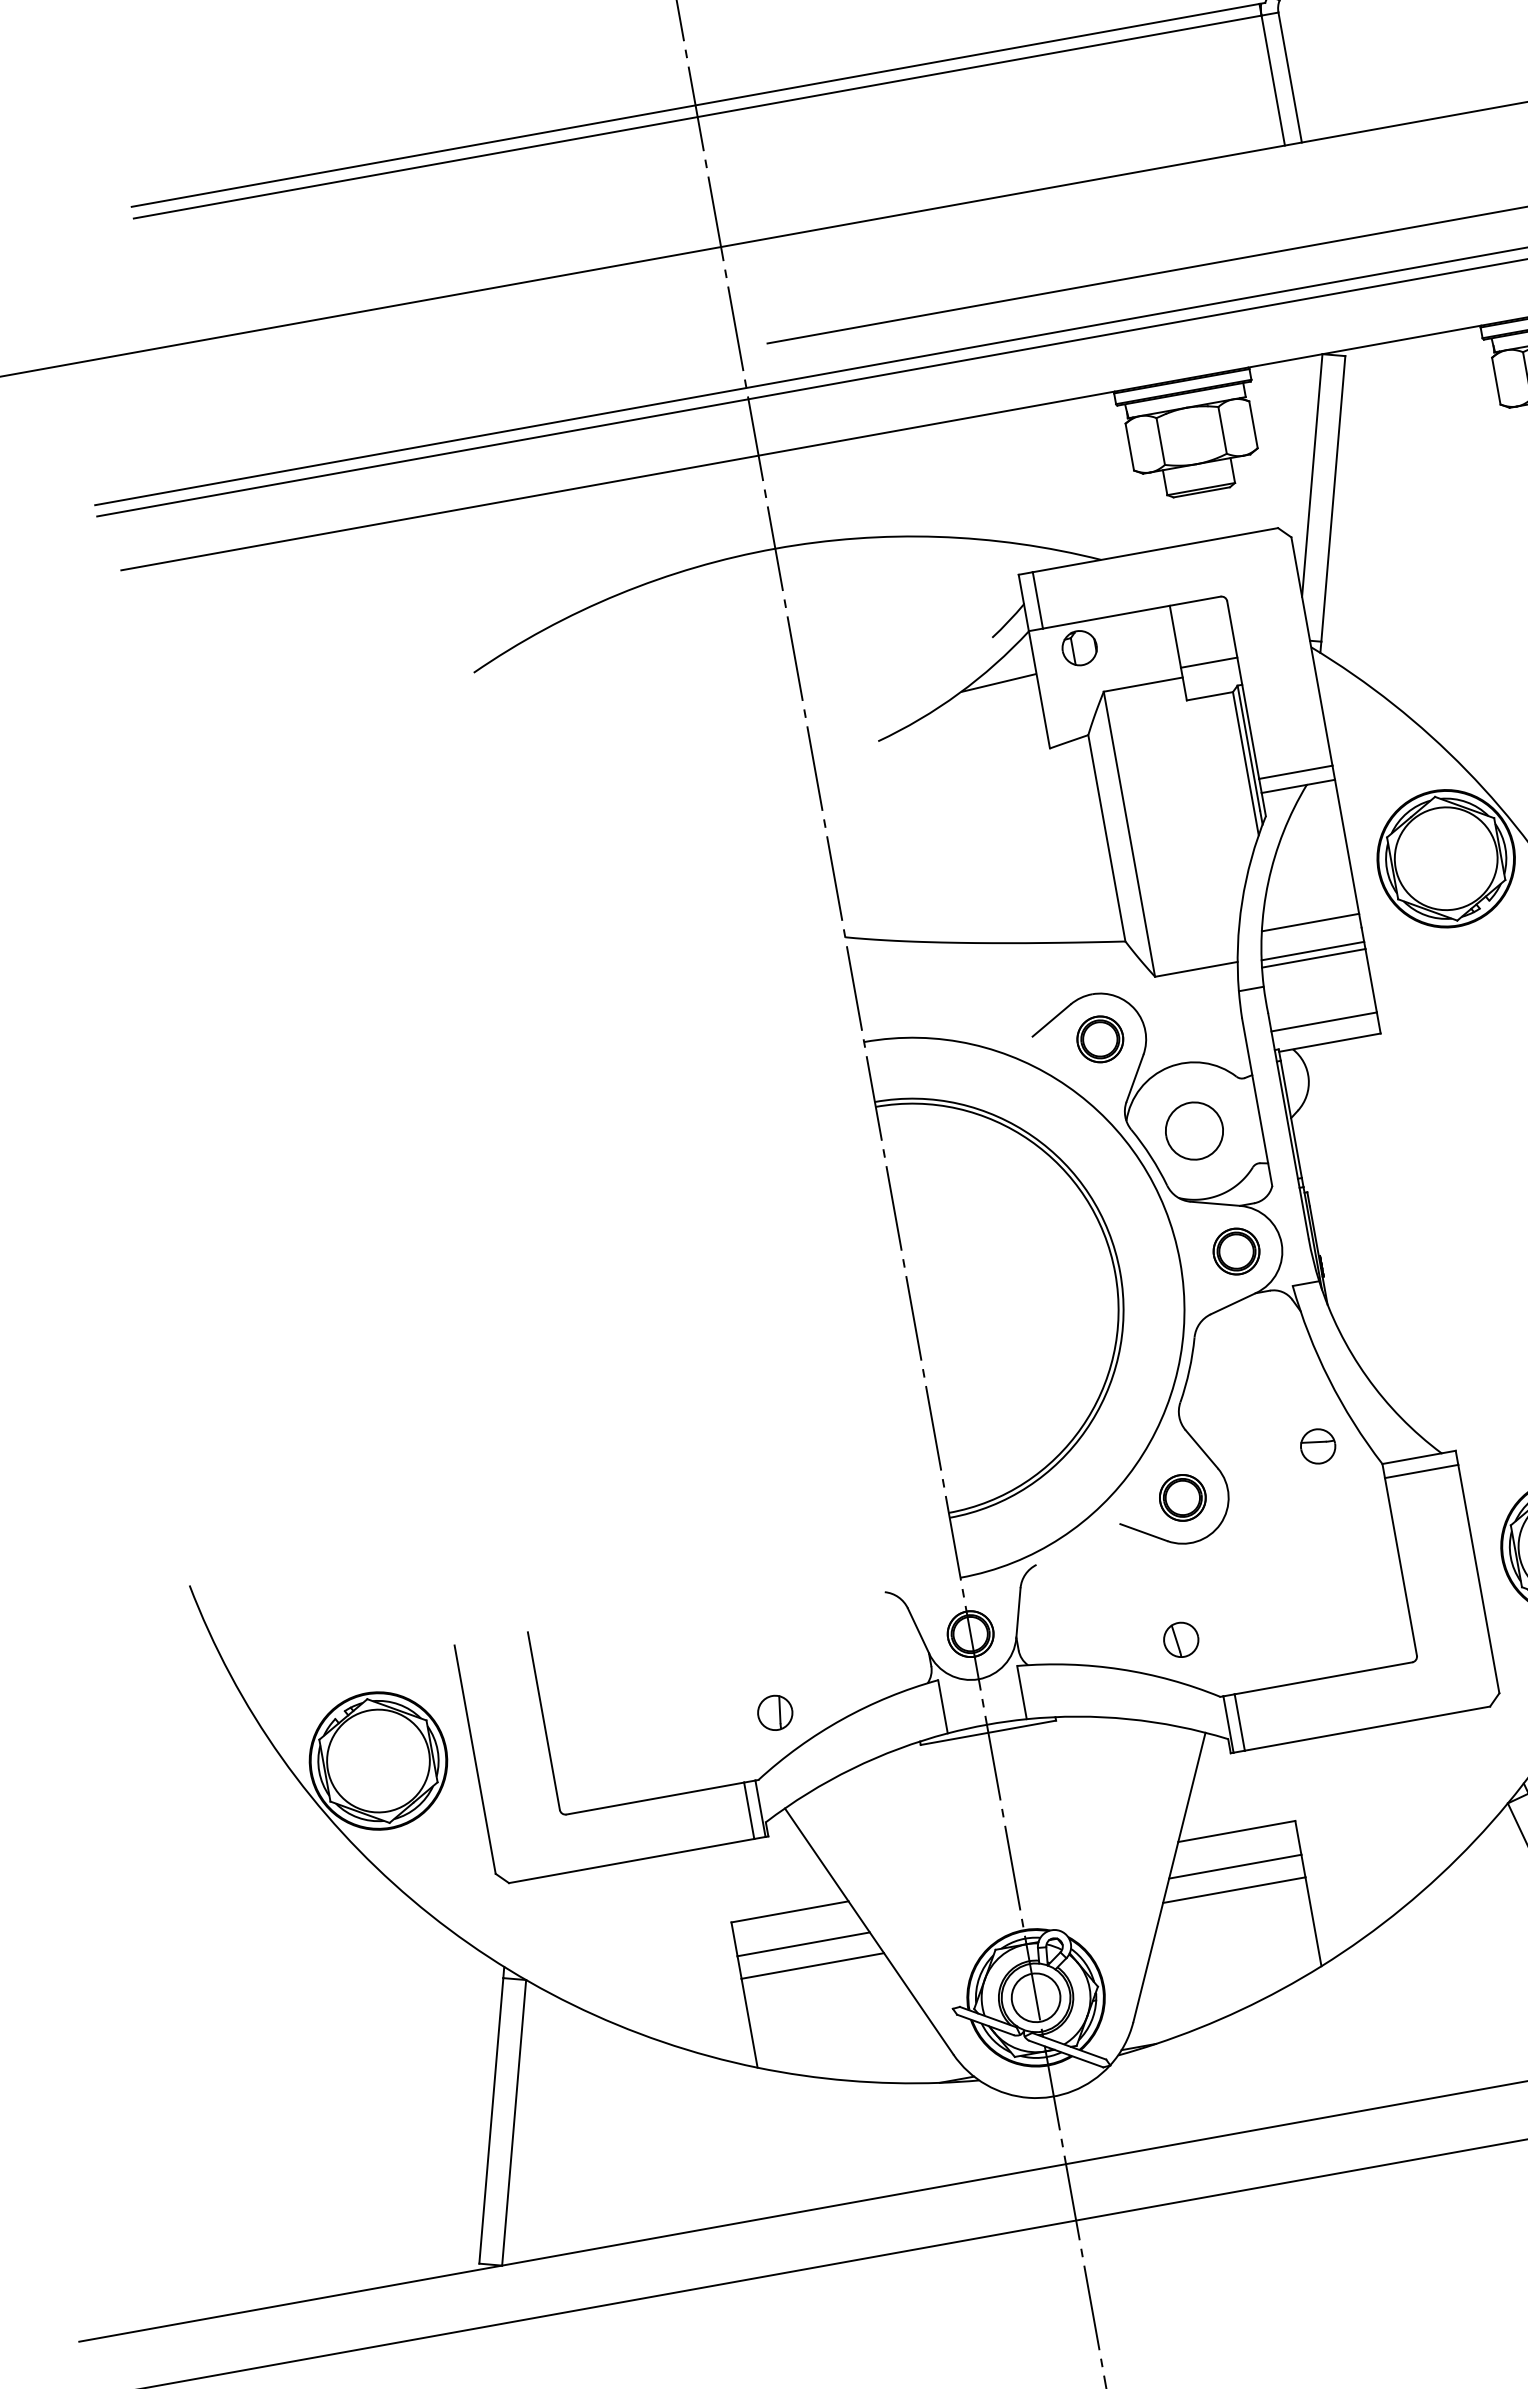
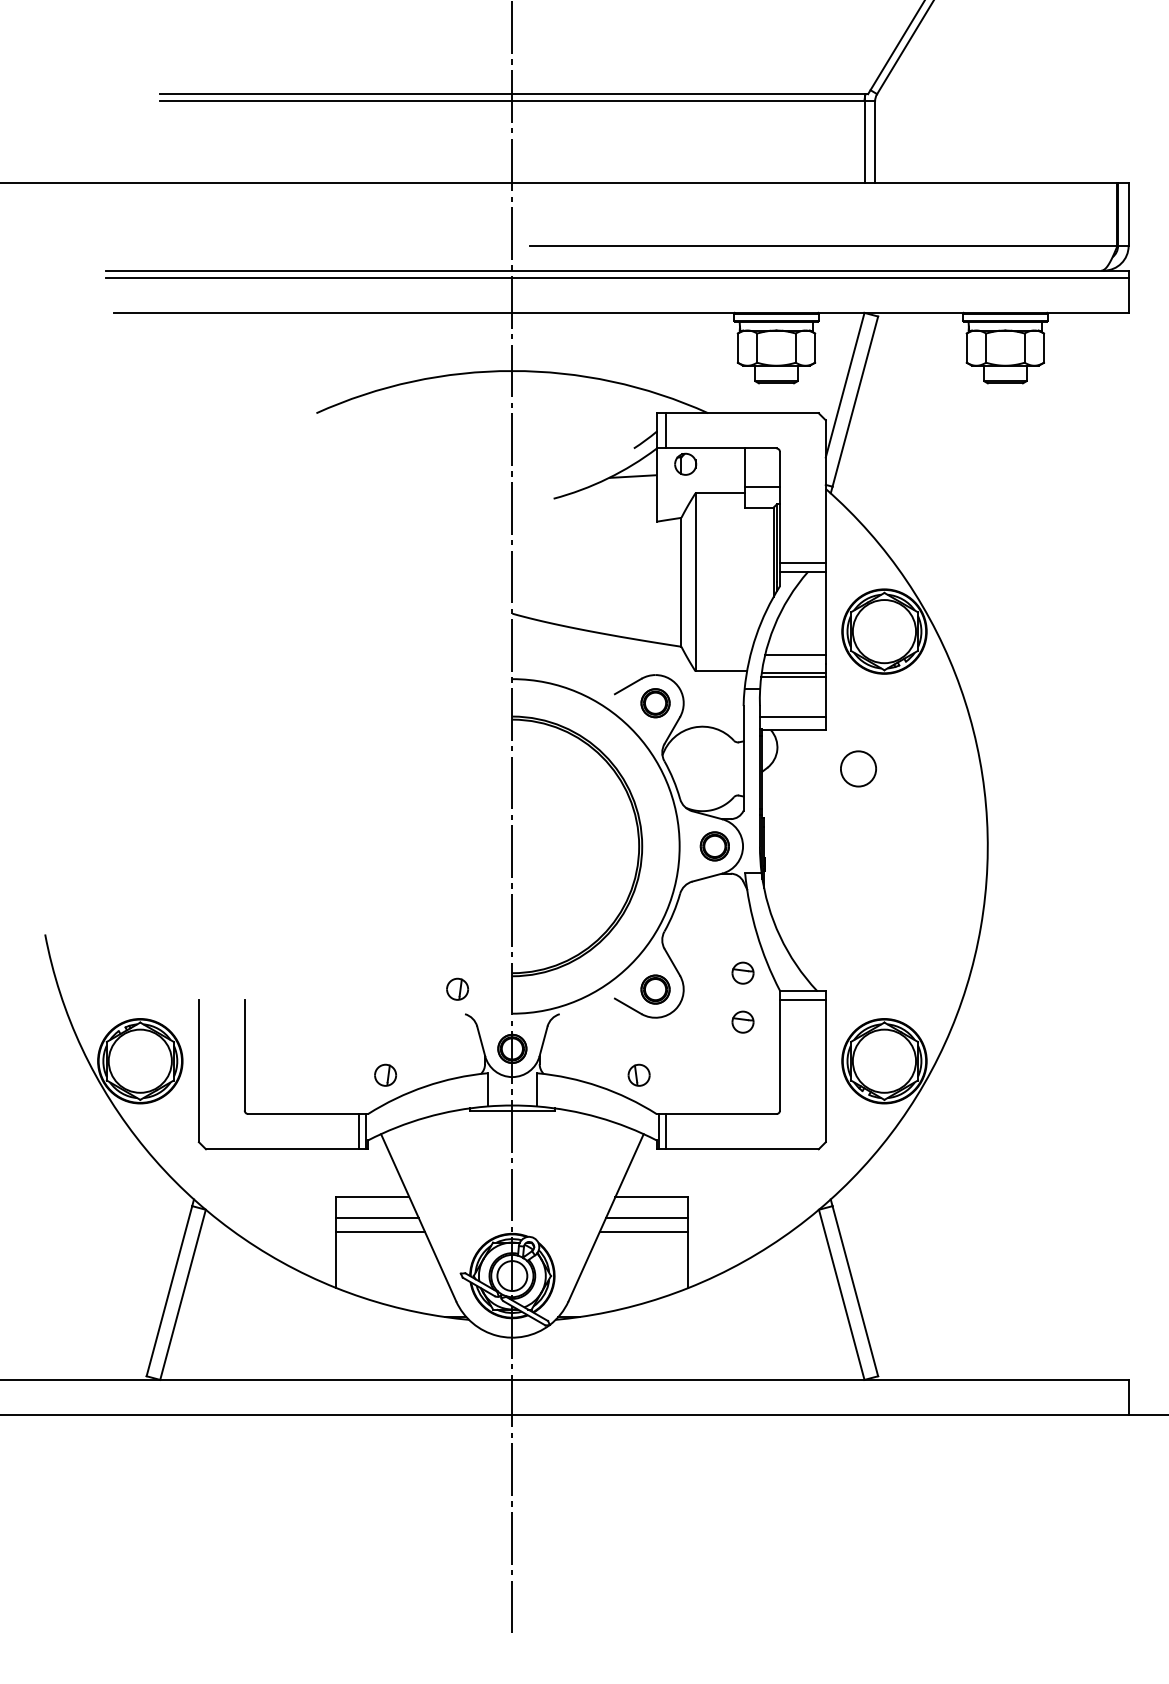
part: (1194, 1130) -> (858, 768), moved
part: (1331, 1523) -> (742, 1021), added
part: (865, 1553) -> (457, 988), added

